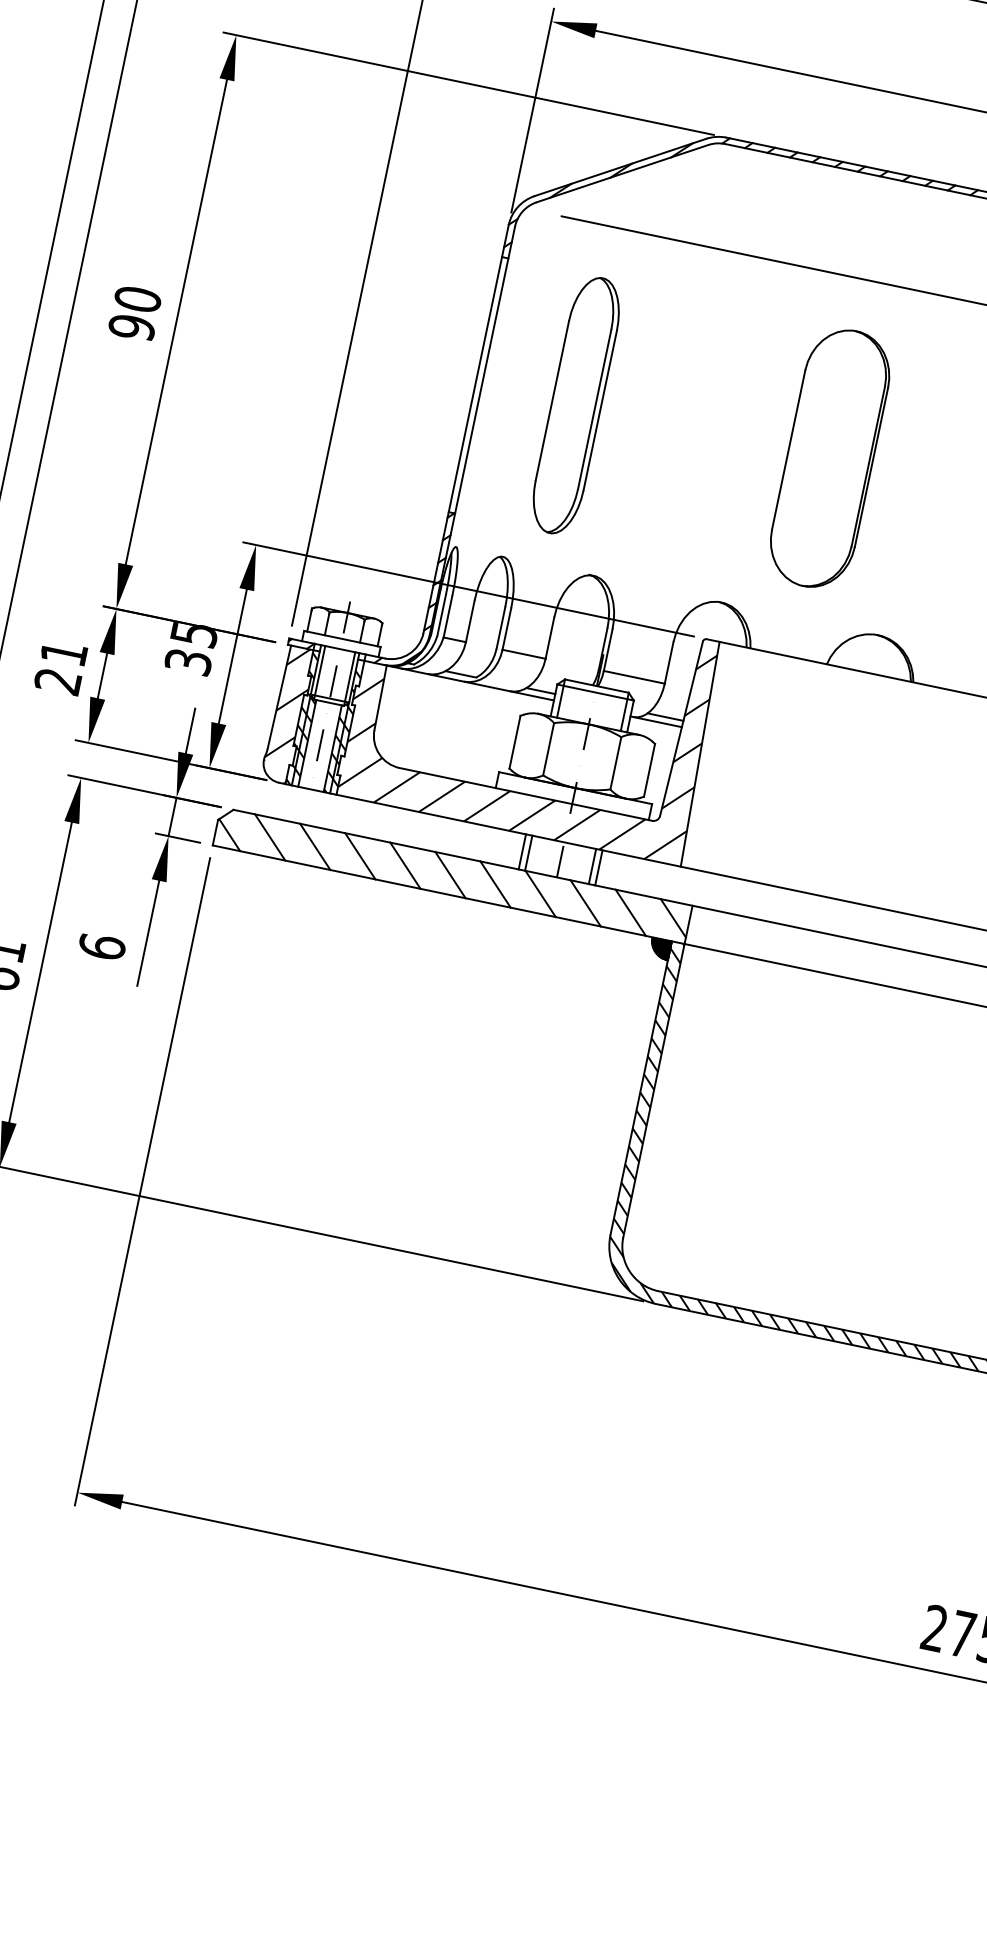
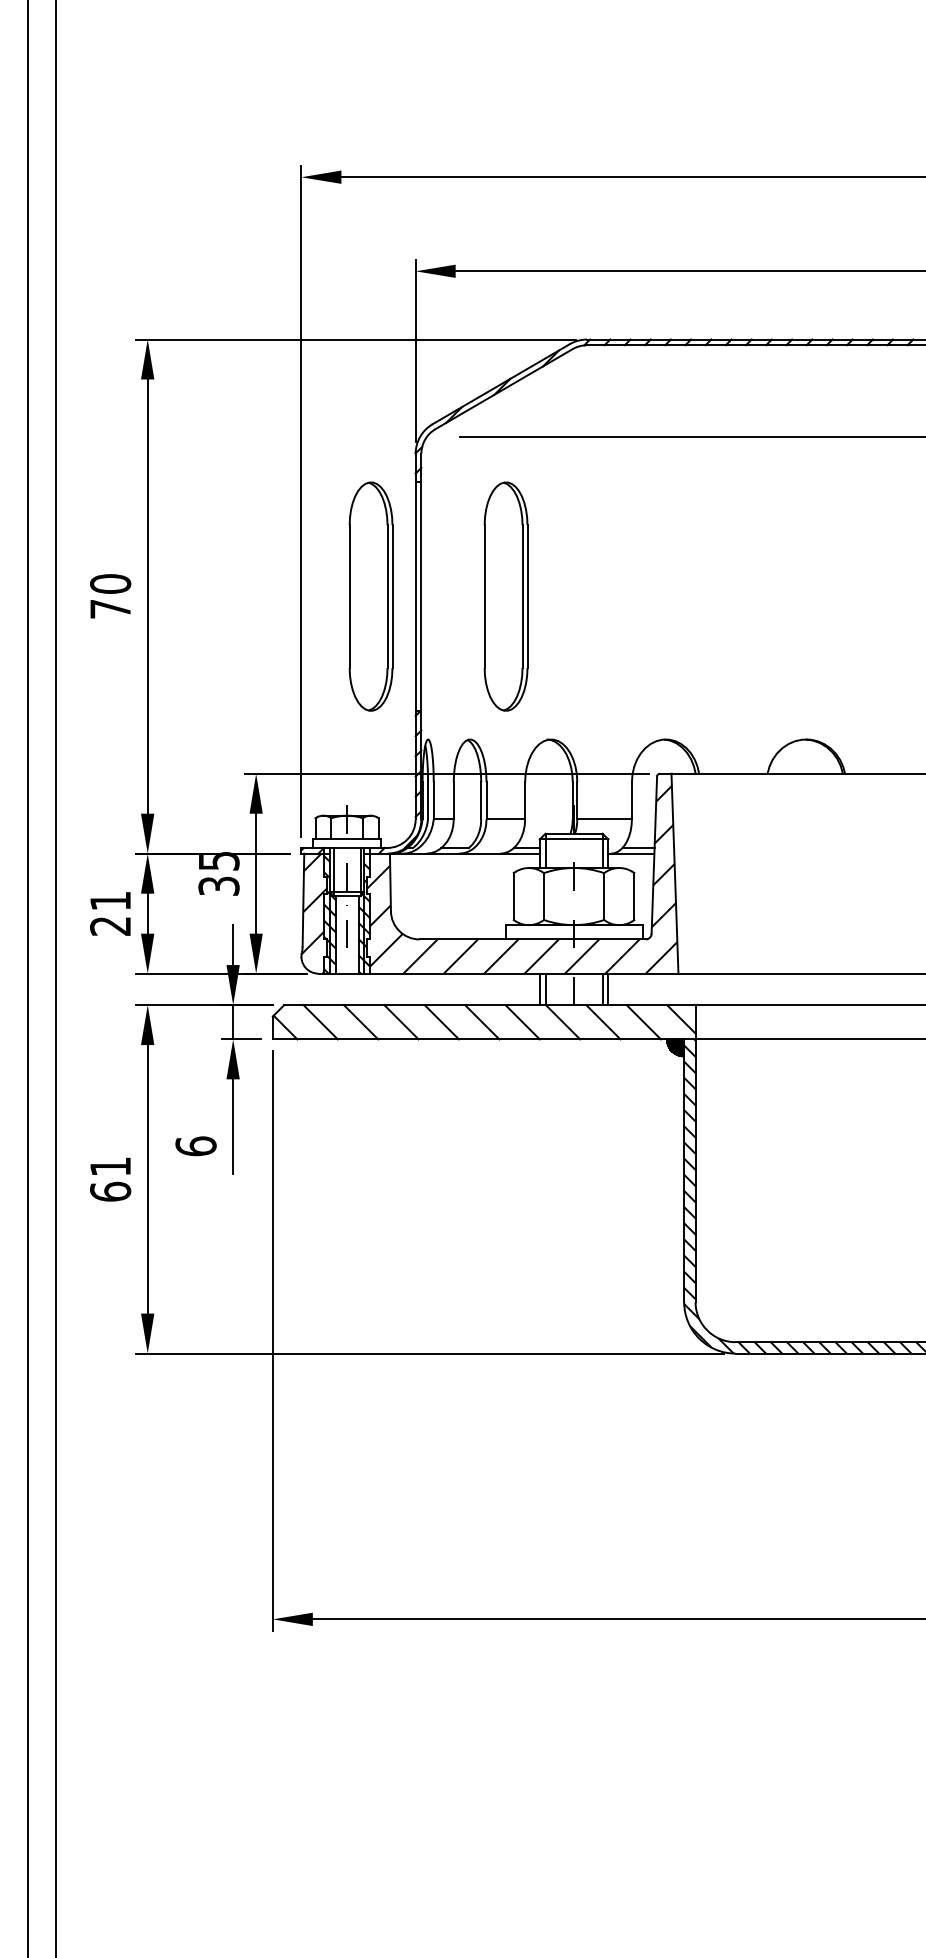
text: (131, 327) -> (110, 609), 90 -> 70
part: (425, 373) -> (370, 596), added
part: (830, 458) -> (733, 596), removed

